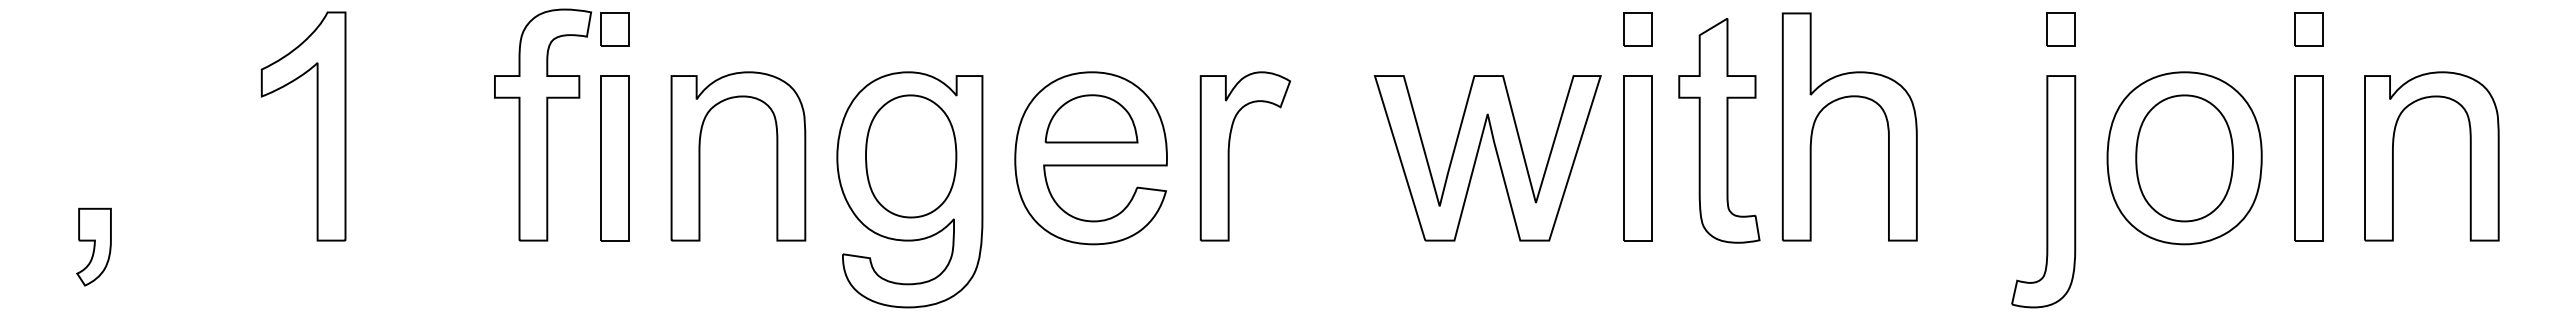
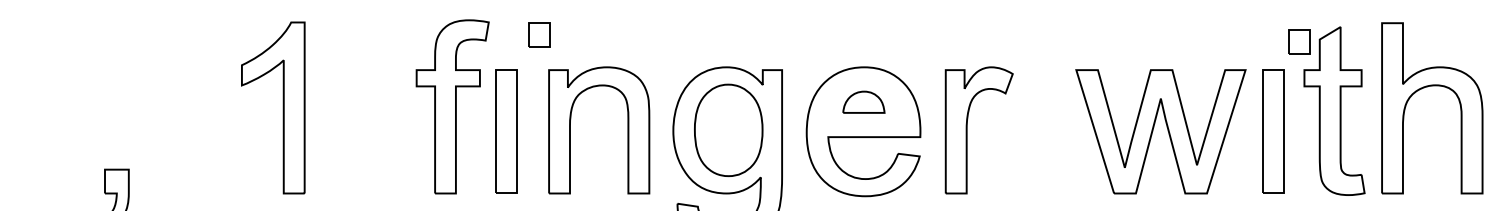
part: (614, 29) -> (538, 35), moved
part: (1637, 29) -> (1299, 41), moved
part: (1091, 118) -> (863, 101), size x0.6

